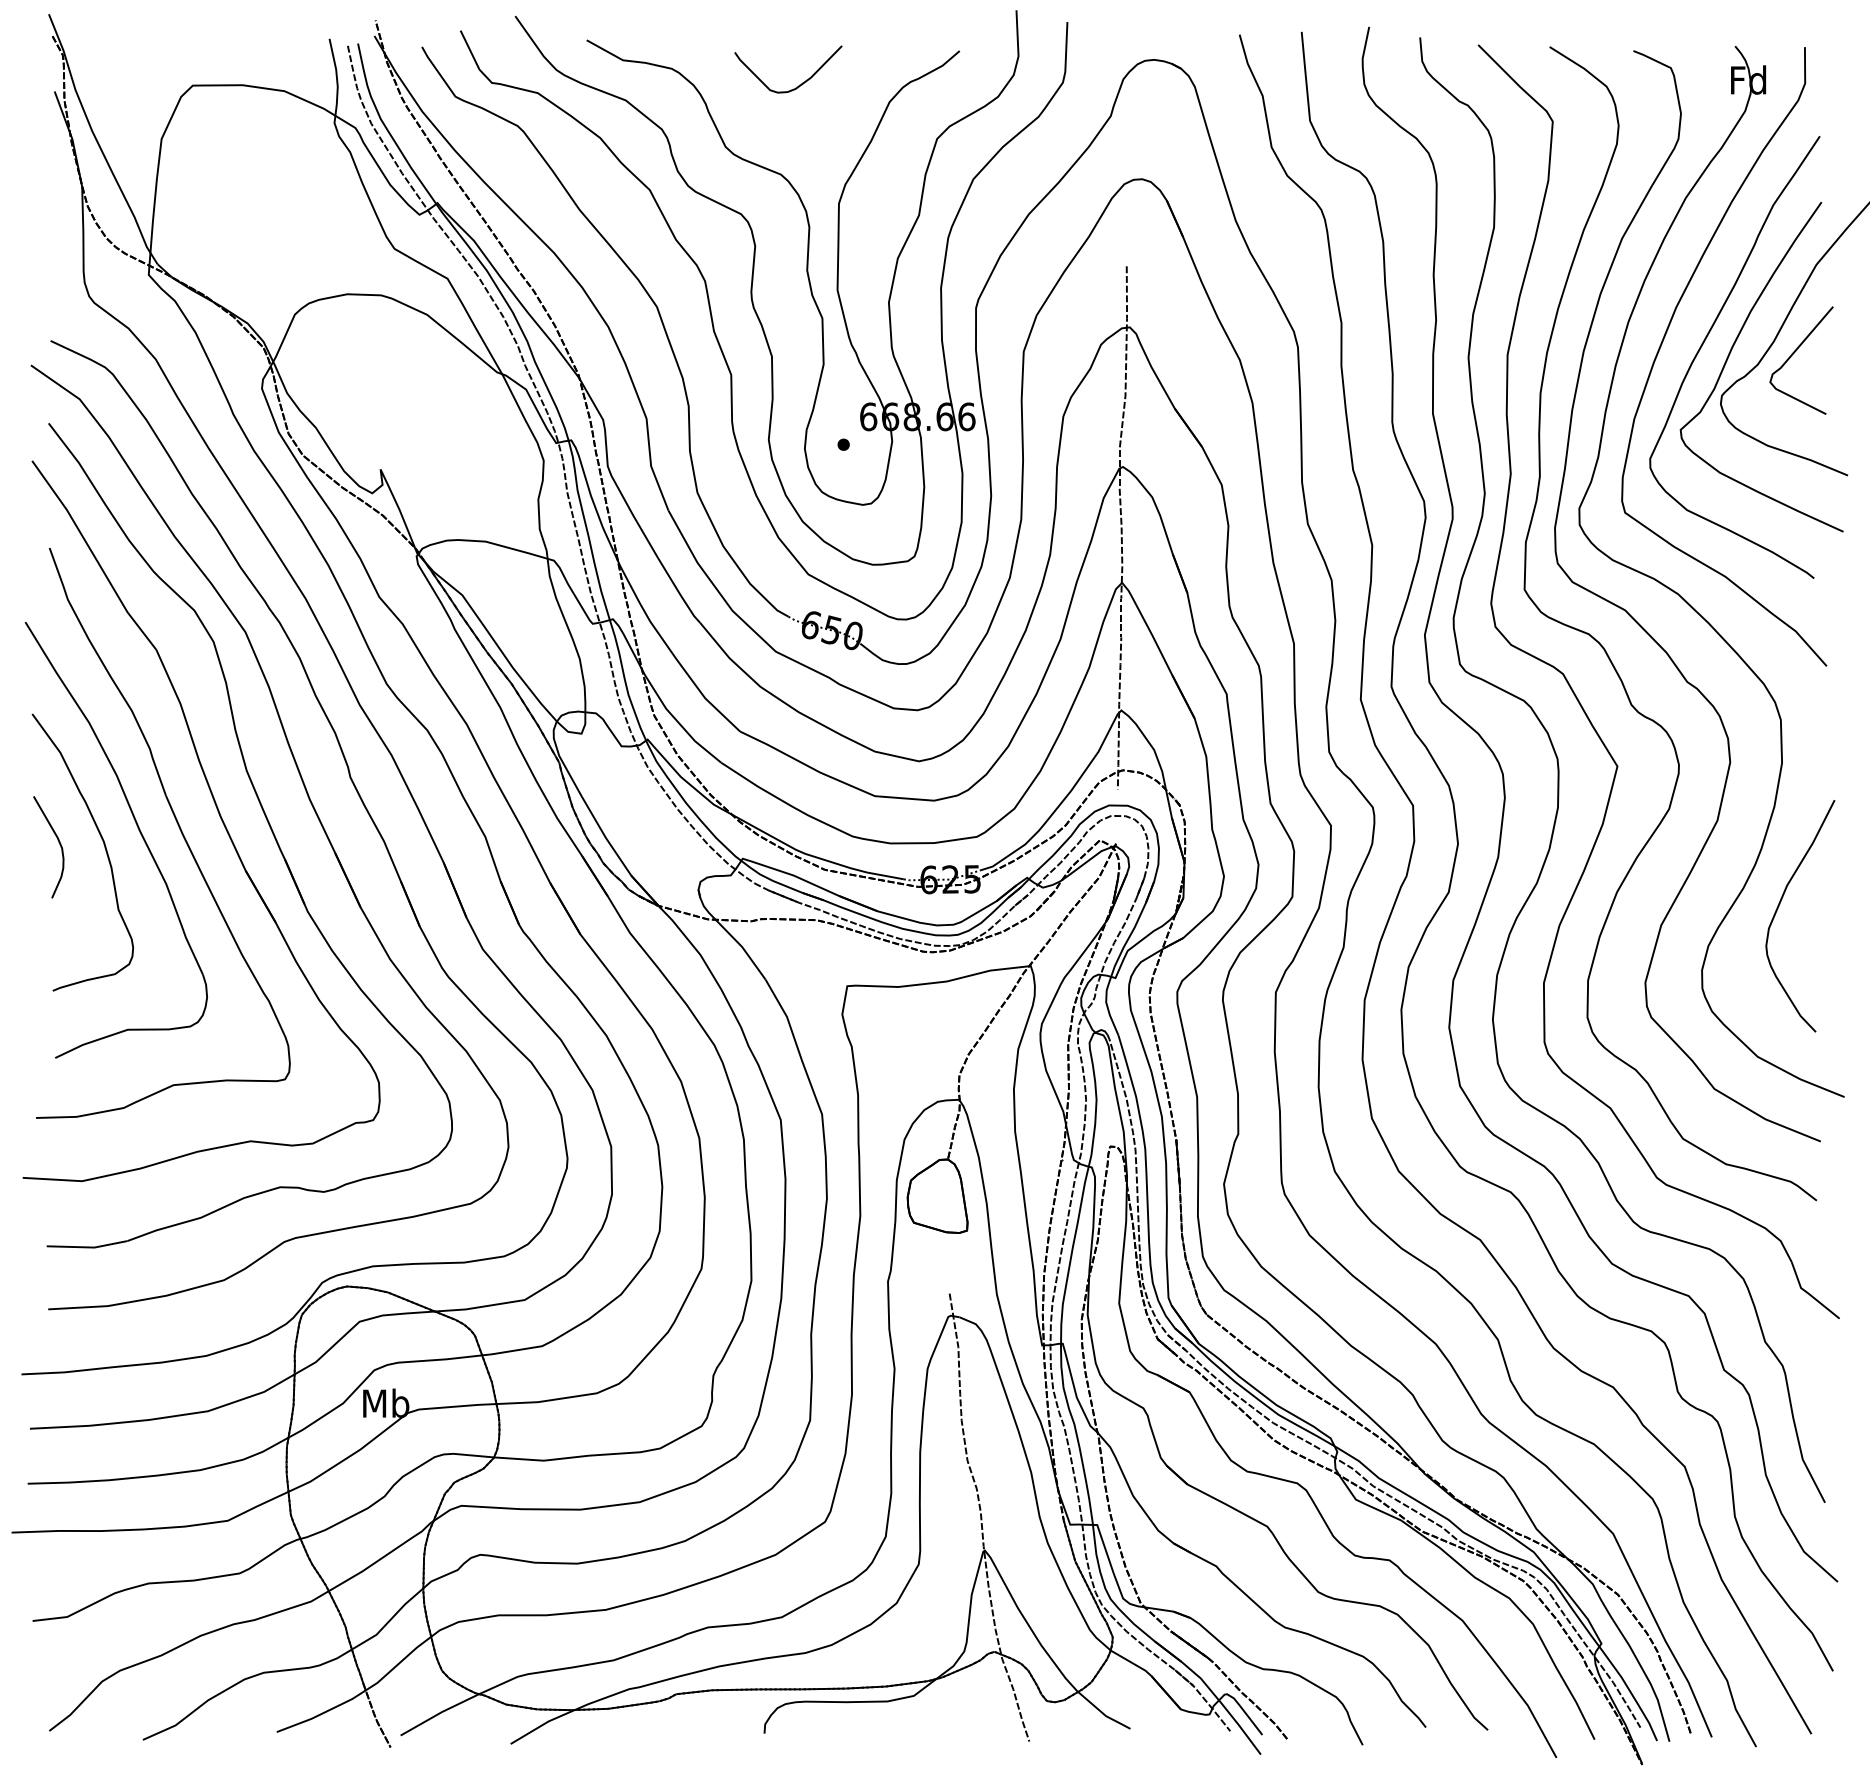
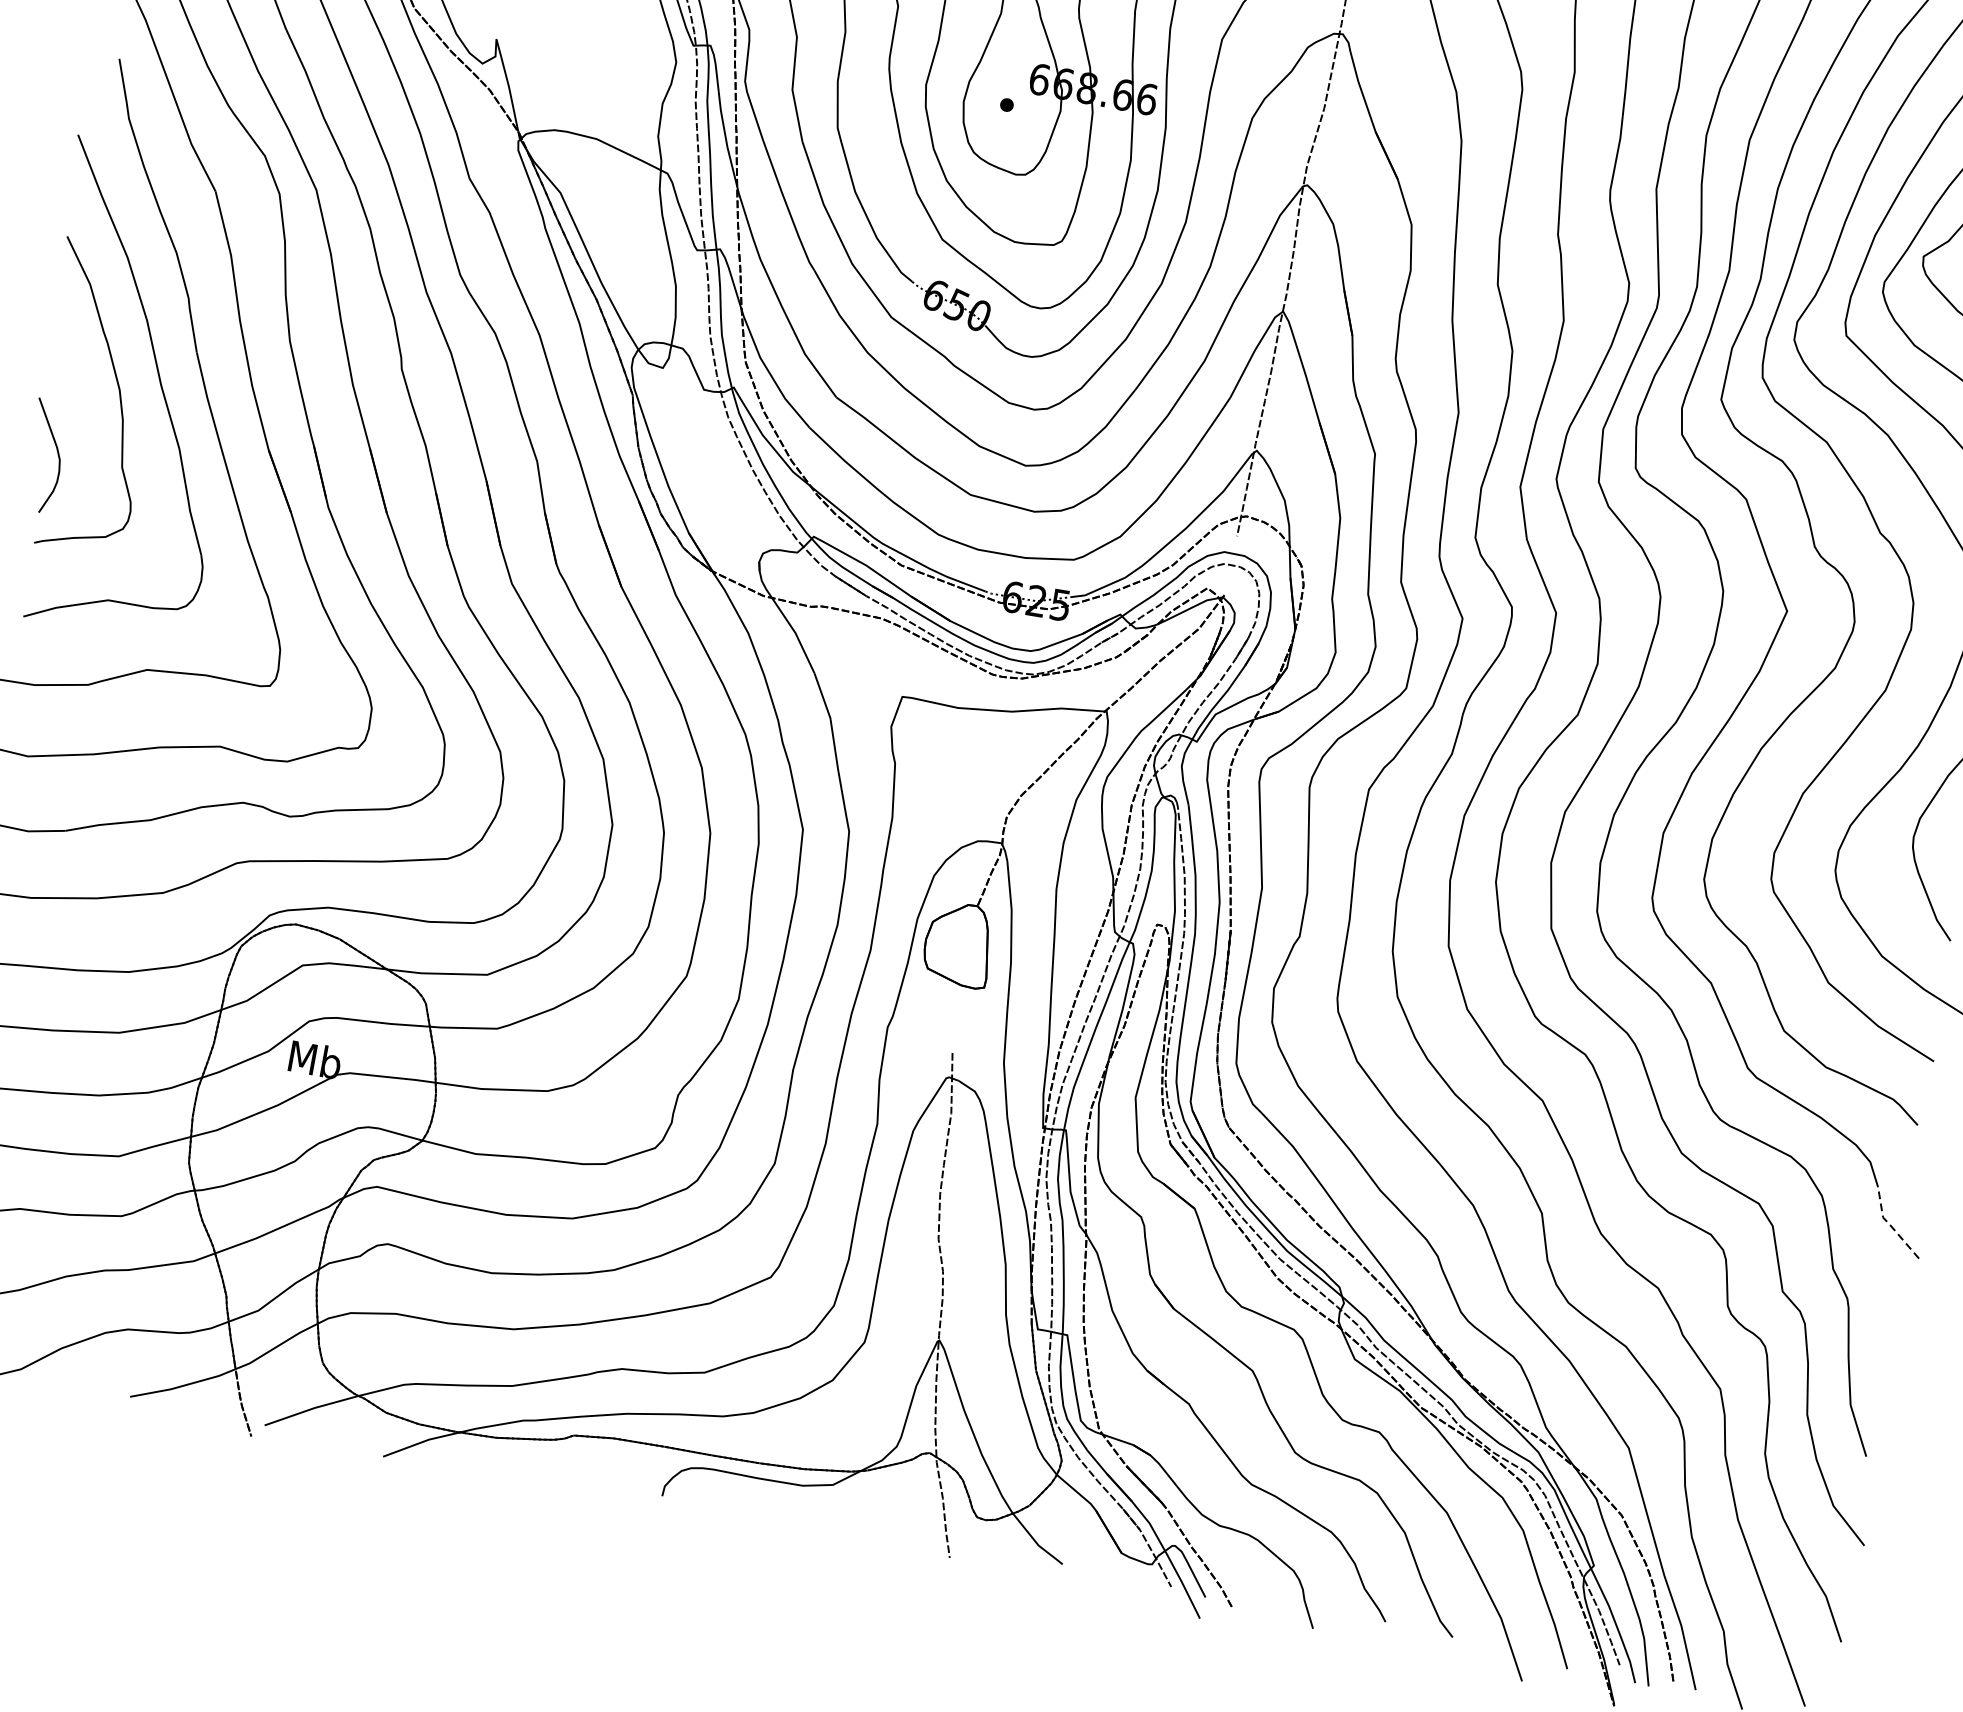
curve: (58, 842) -> (57, 452), moved
line: (1808, 1293) -> (1890, 1224), solid -> dashed

